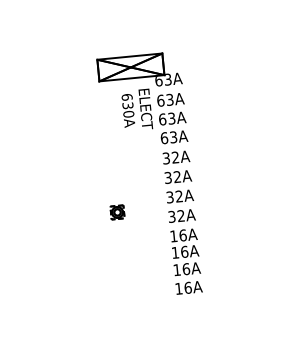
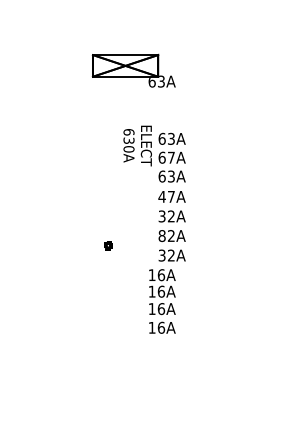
part: (139, 71) -> (133, 70), moved
text: (171, 118) -> (171, 157), 63A -> 67A
text: (170, 157) -> (166, 196), 32A -> 47A
text: (169, 196) -> (161, 235), 32A -> 82A
part: (117, 211) -> (108, 245), size x0.6
text: (186, 261) -> (162, 301), moved

